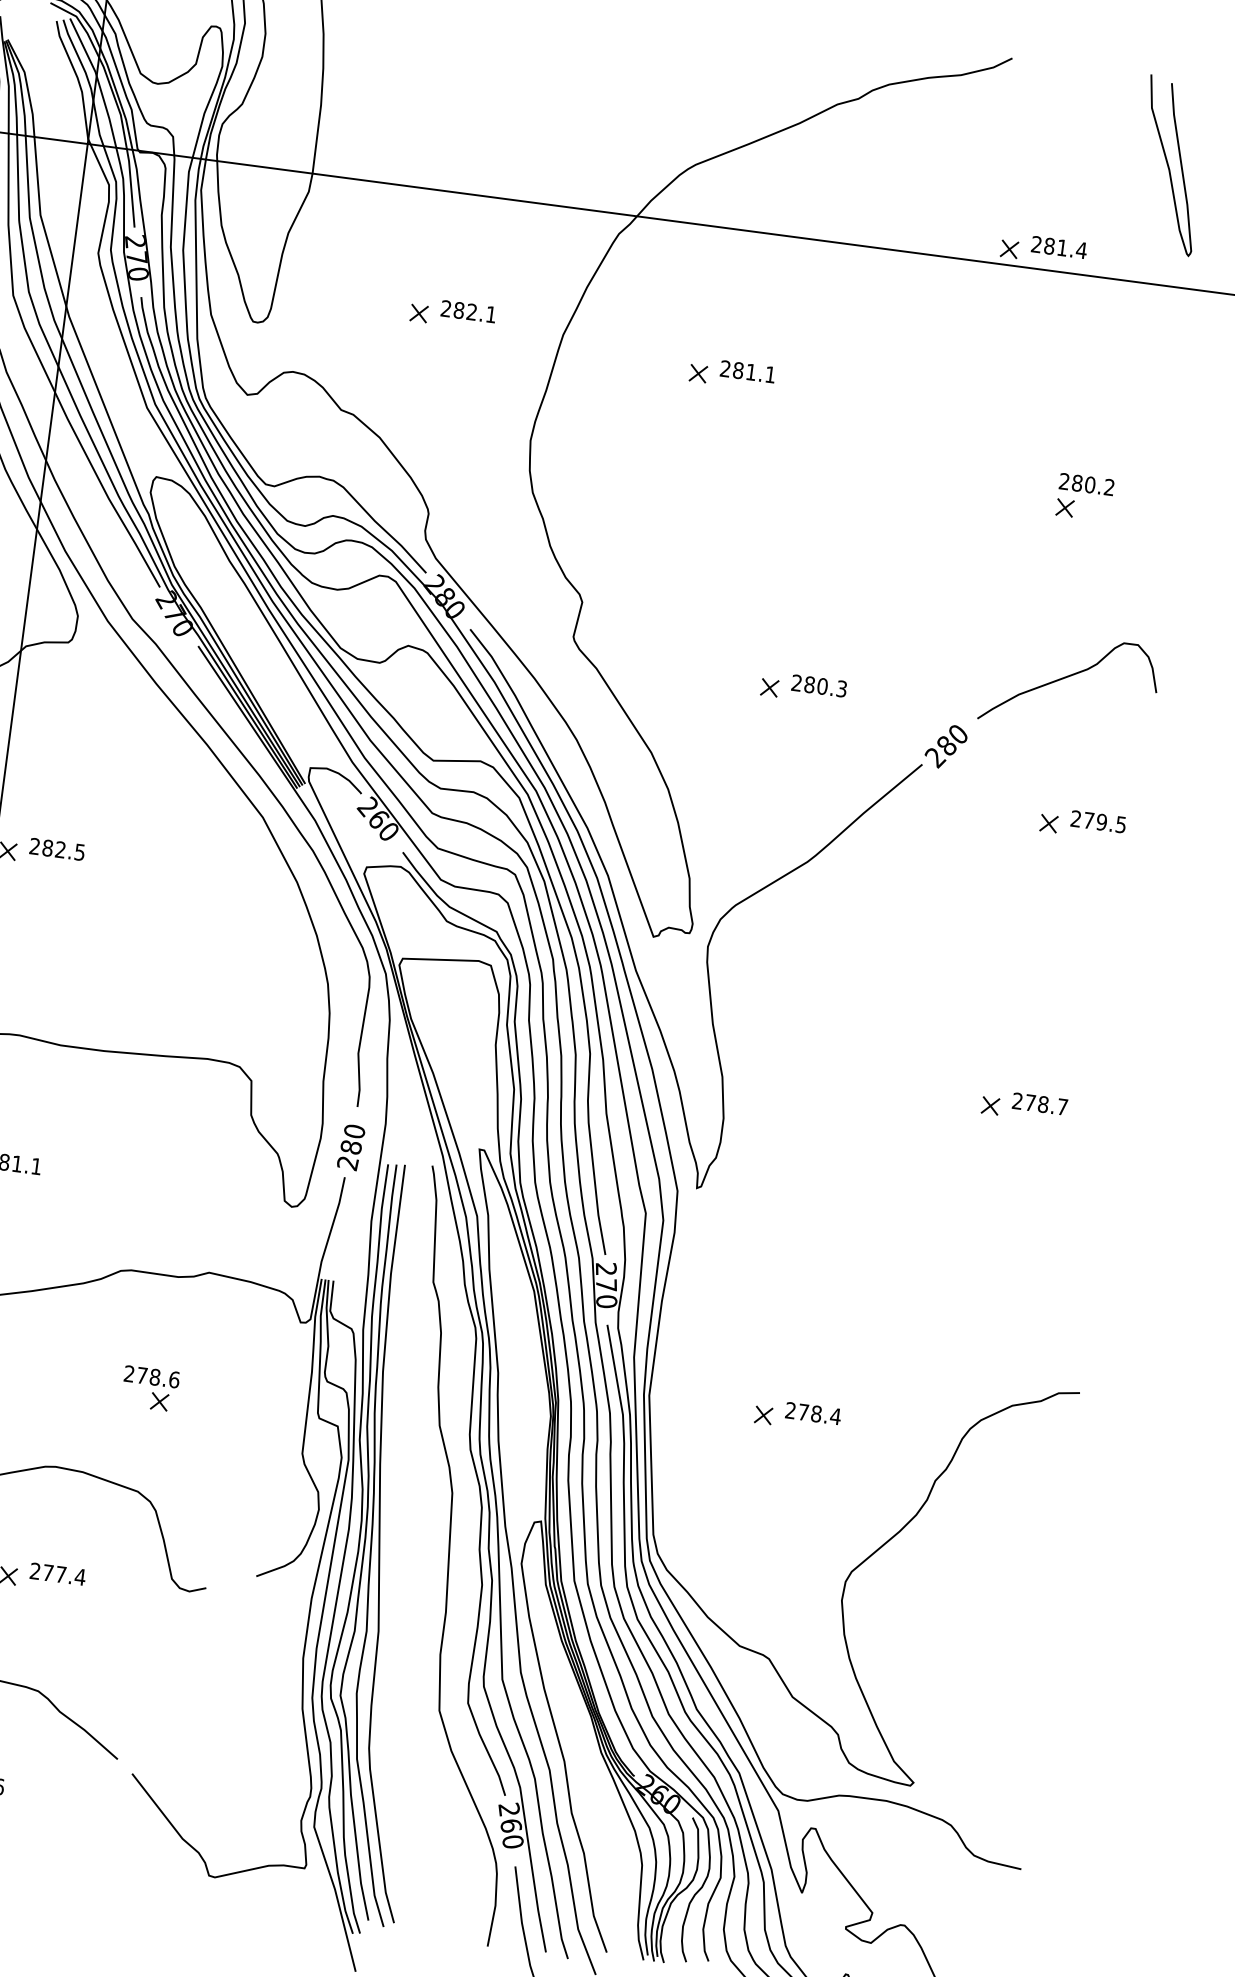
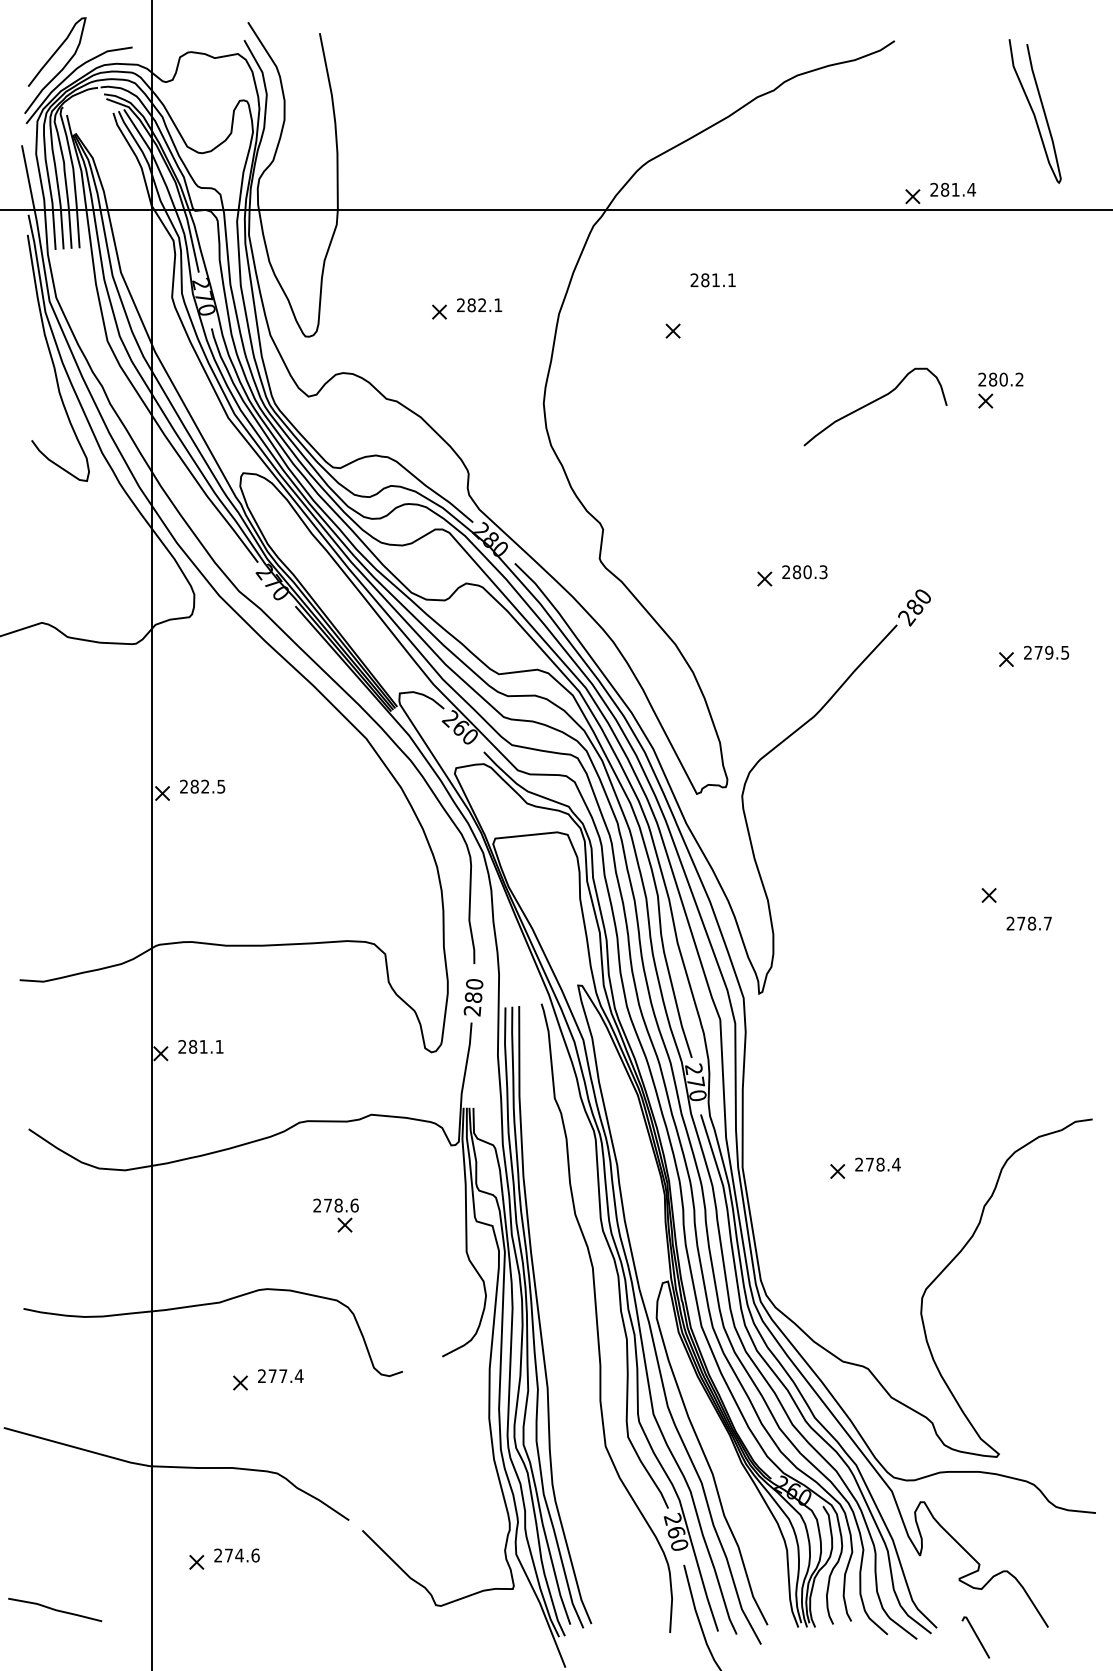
text: (747, 371) -> (712, 280), moved
curve: (1069, 677) -> (874, 402), moved
text: (1039, 1103) -> (1028, 923), moved

